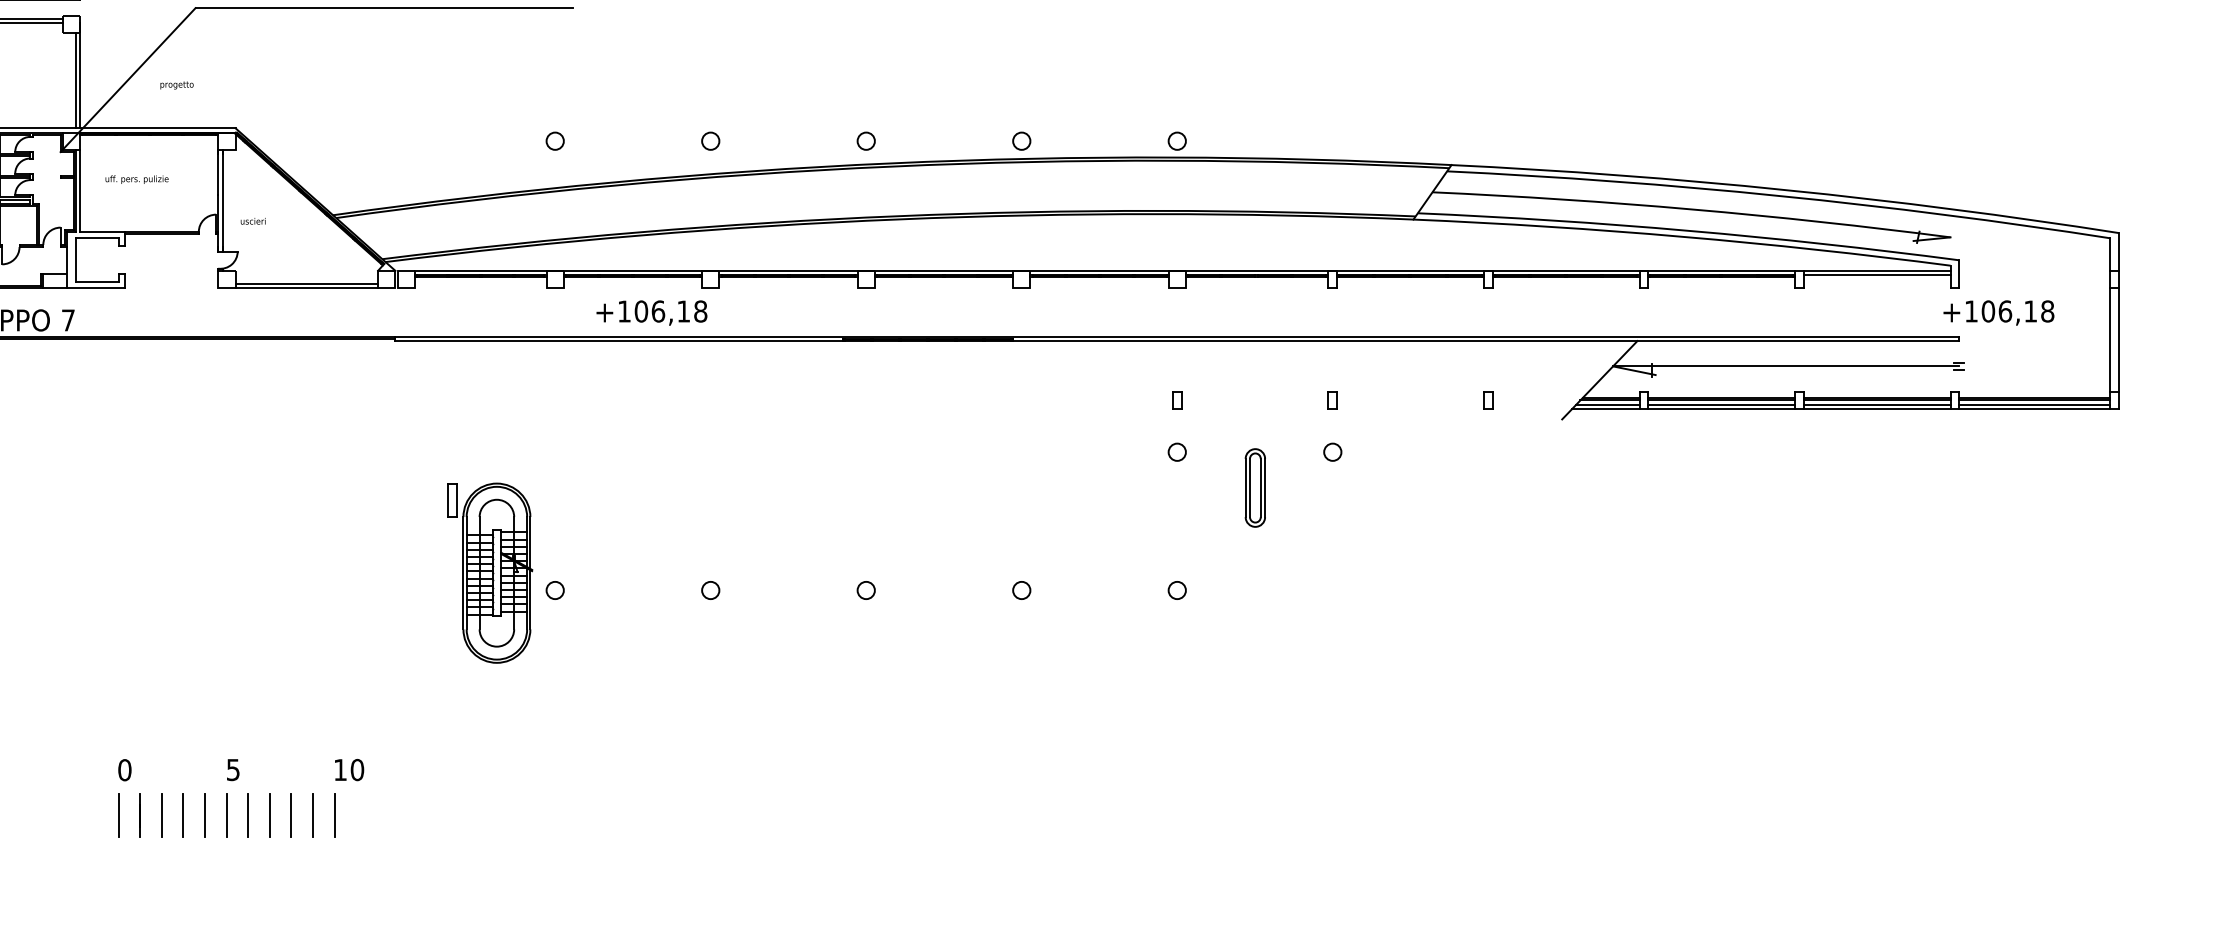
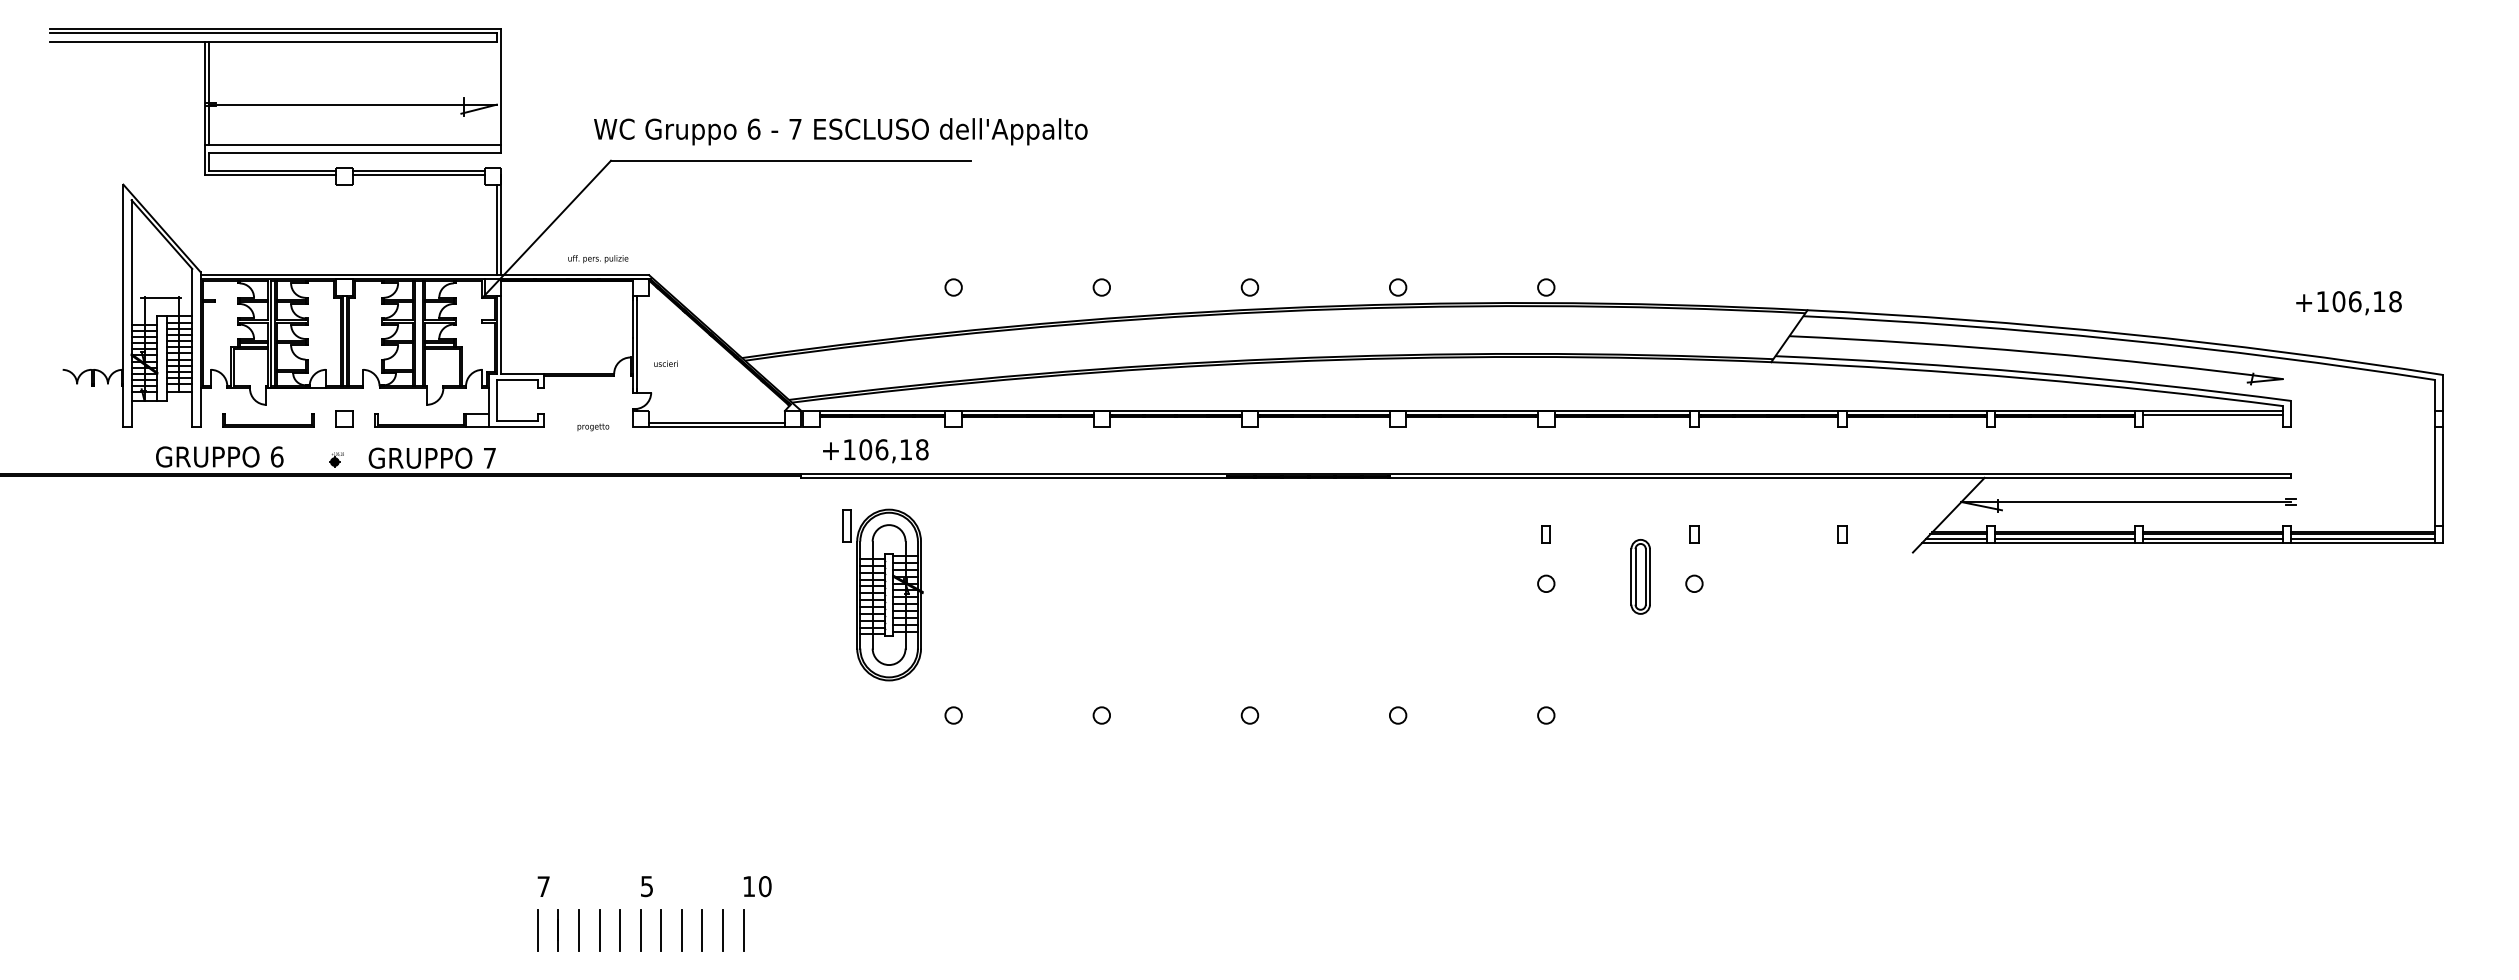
text: (177, 85) -> (593, 427), moved
text: (137, 180) -> (598, 259), moved
text: (651, 313) -> (875, 451), moved
text: (1998, 313) -> (2348, 303), moved
part: (1255, 487) -> (1640, 576), moved
part: (489, 572) -> (882, 594), moved
text: (124, 769) -> (543, 886), 0 -> 7

